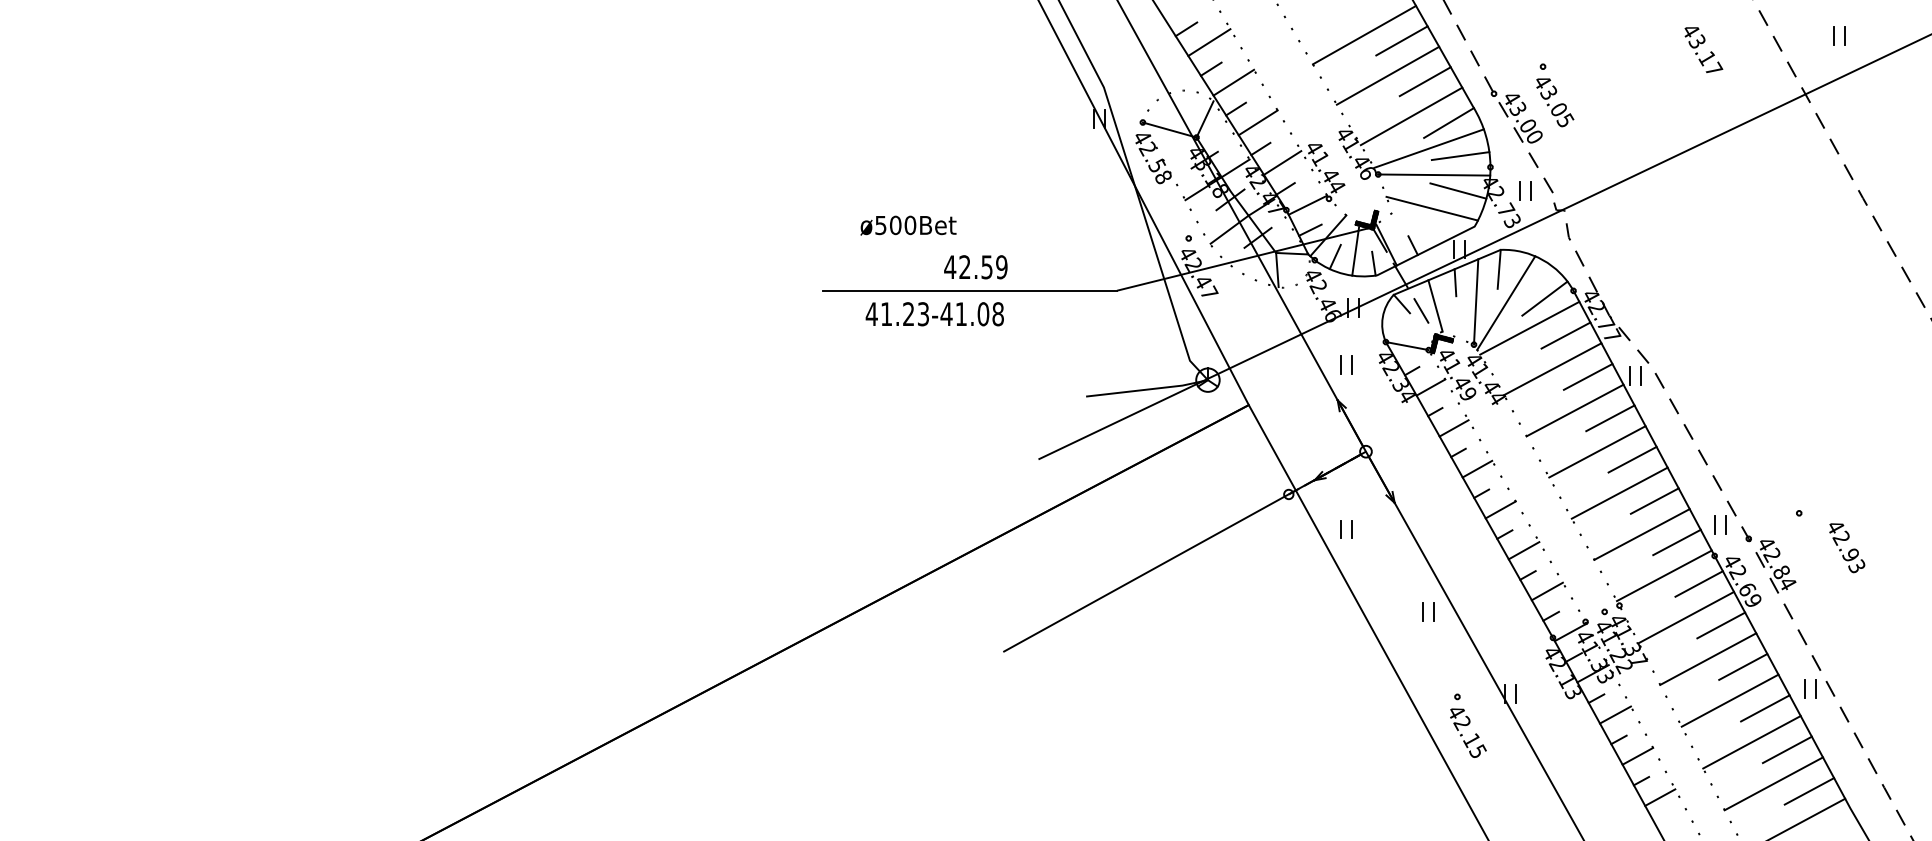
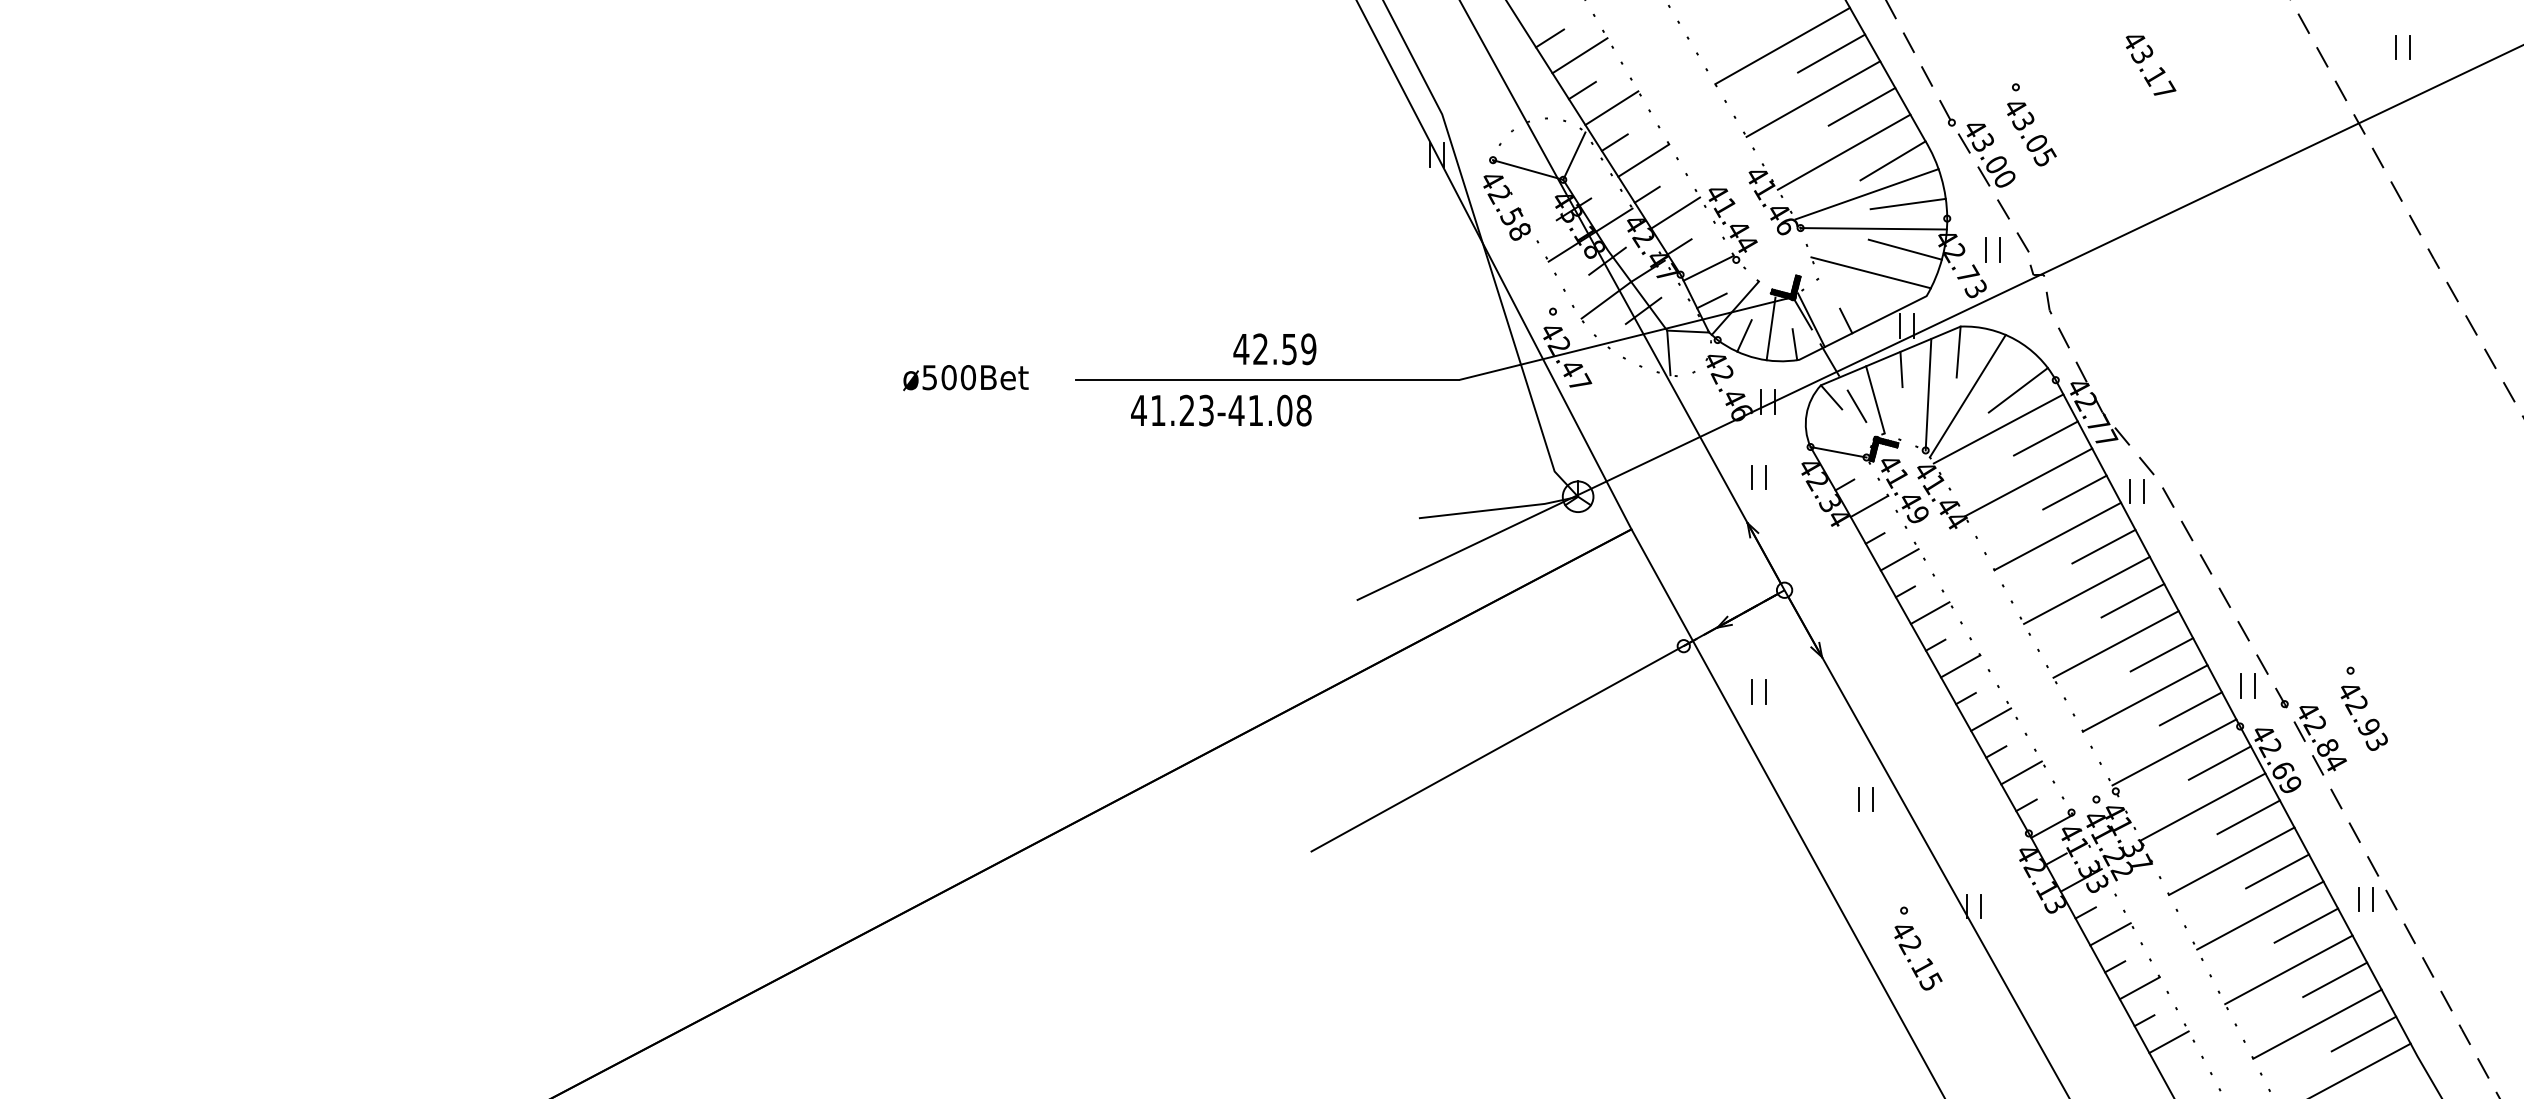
text: (1703, 50) -> (2150, 65), moved
text: (908, 226) -> (965, 378), moved
text: (1846, 547) -> (2363, 717), moved

